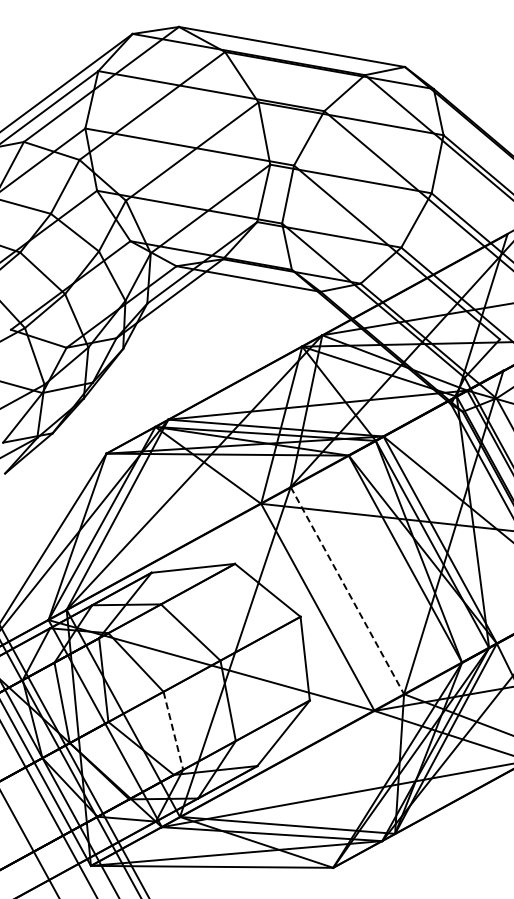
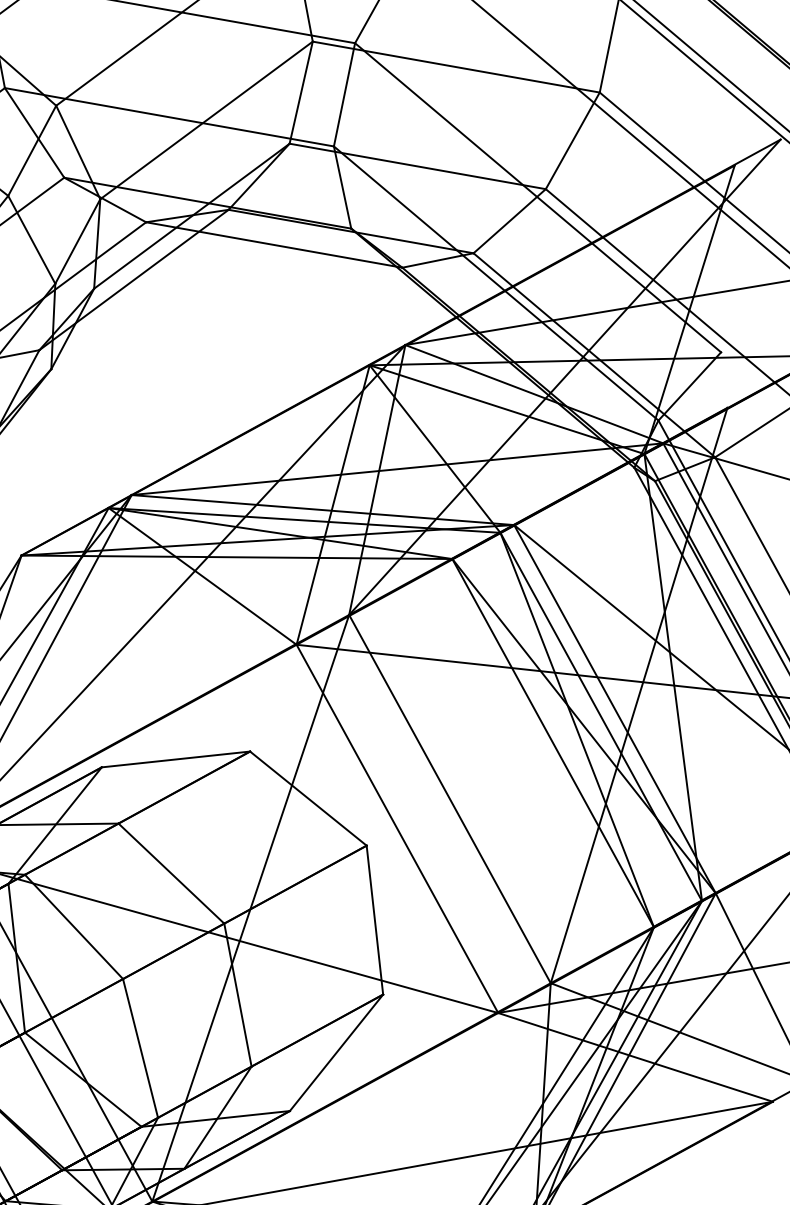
line: (347, 591) -> (450, 800), dashed -> solid
line: (173, 731) -> (140, 1049), dashed -> solid

